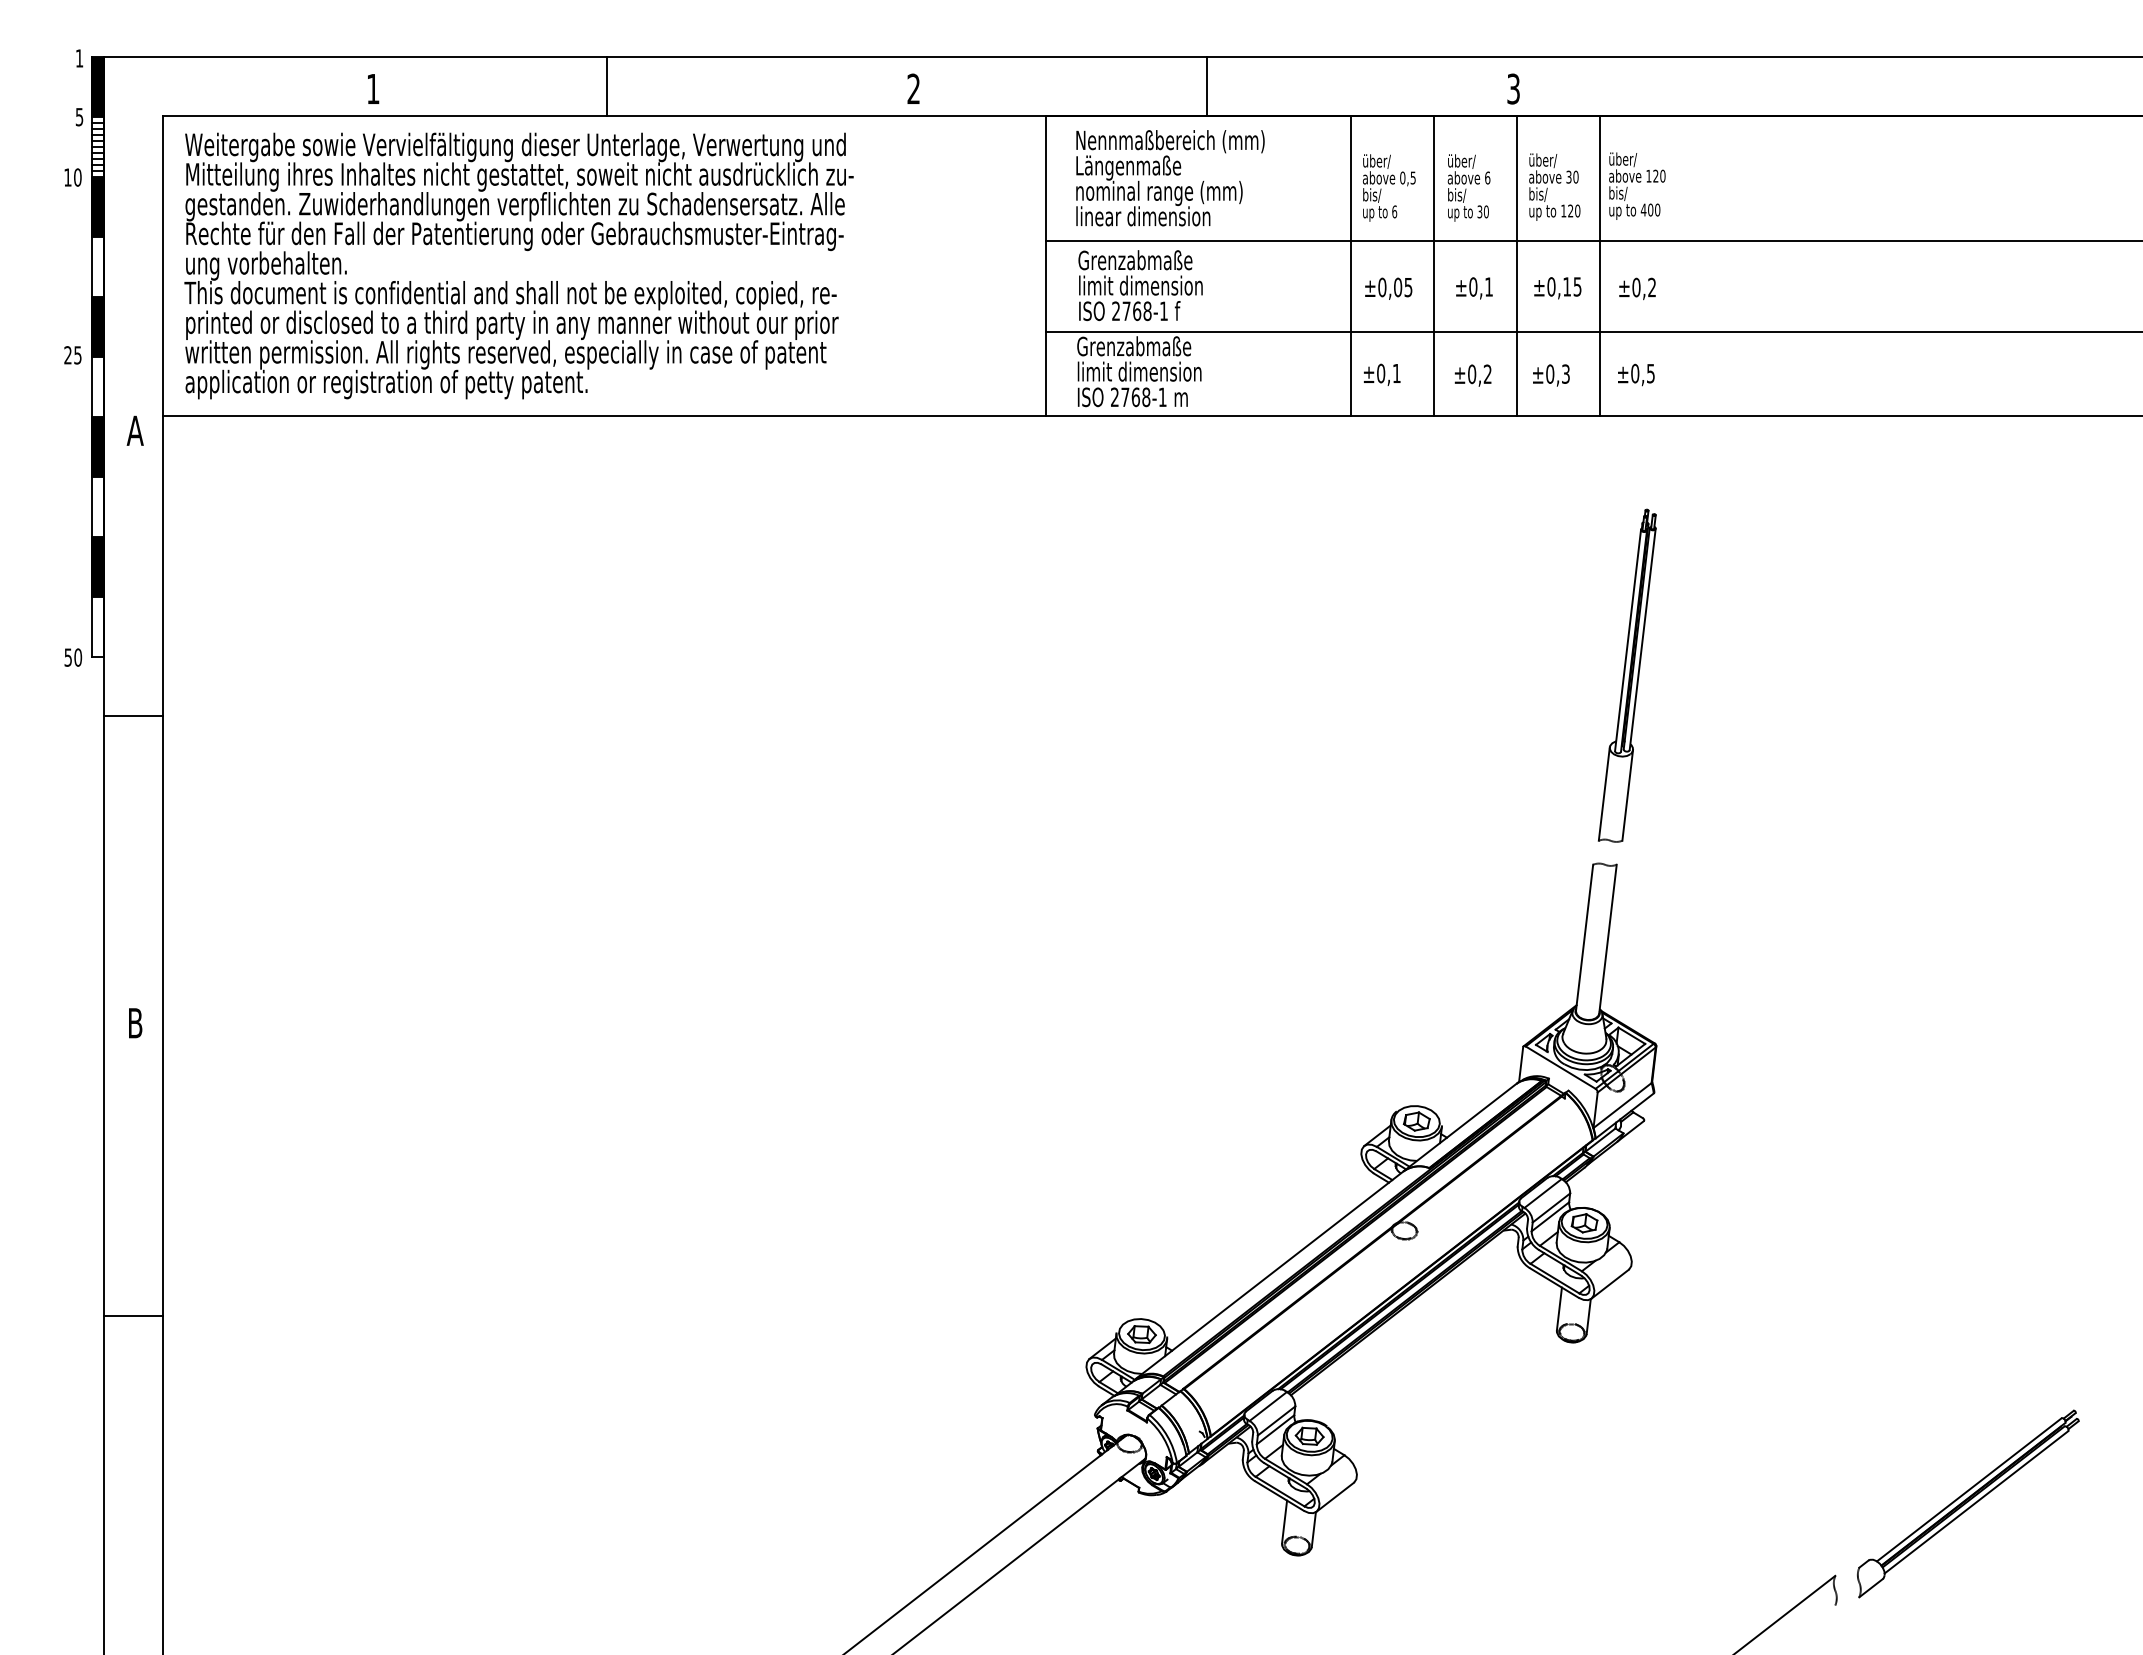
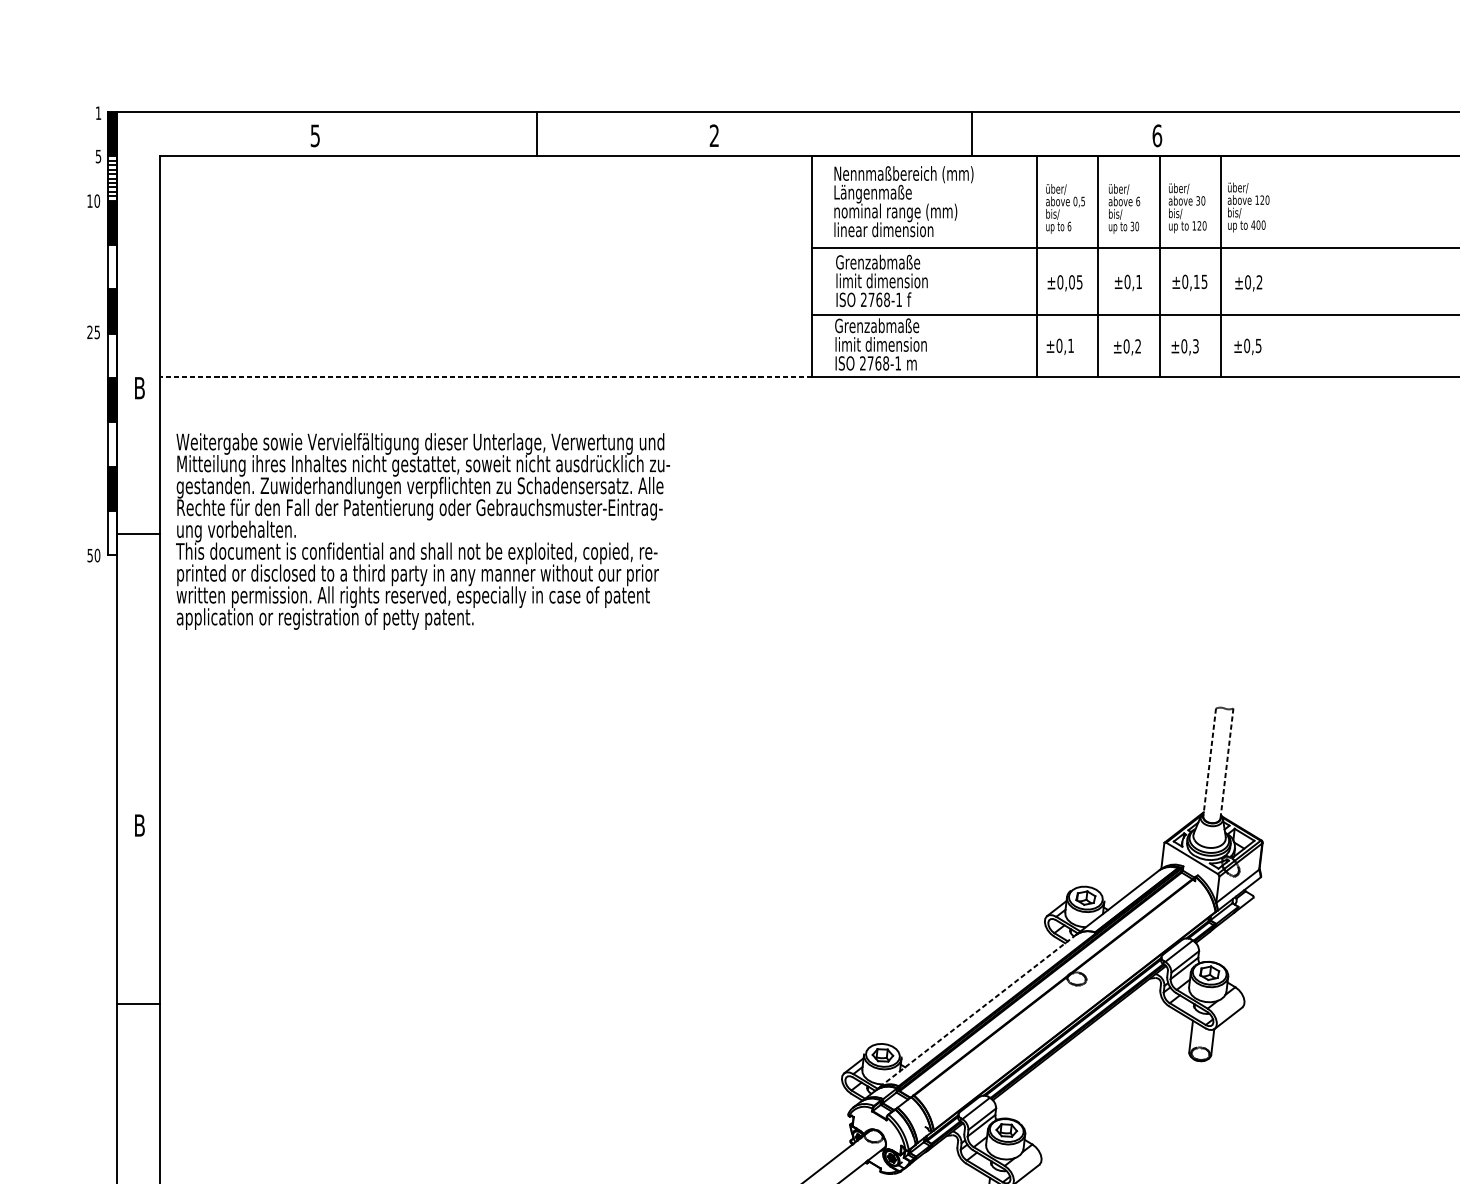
line: (607, 85) -> (537, 133), moved
line: (1207, 85) -> (972, 133), moved
text: (1513, 88) -> (1157, 135), 3 -> 6
text: (373, 89) -> (315, 136), 1 -> 5
text: (518, 265) -> (422, 531), moved
line: (604, 415) -> (486, 376), solid -> dashed
text: (134, 430) -> (139, 387), A -> B
part: (1627, 675) -> (1241, 568), removed
line: (133, 715) -> (138, 534), moved
line: (1584, 937) -> (1209, 762), solid -> dashed
line: (1607, 939) -> (1226, 763), solid -> dashed
line: (1269, 1275) -> (977, 1011), solid -> dashed
line: (133, 1315) -> (138, 1003), moved

